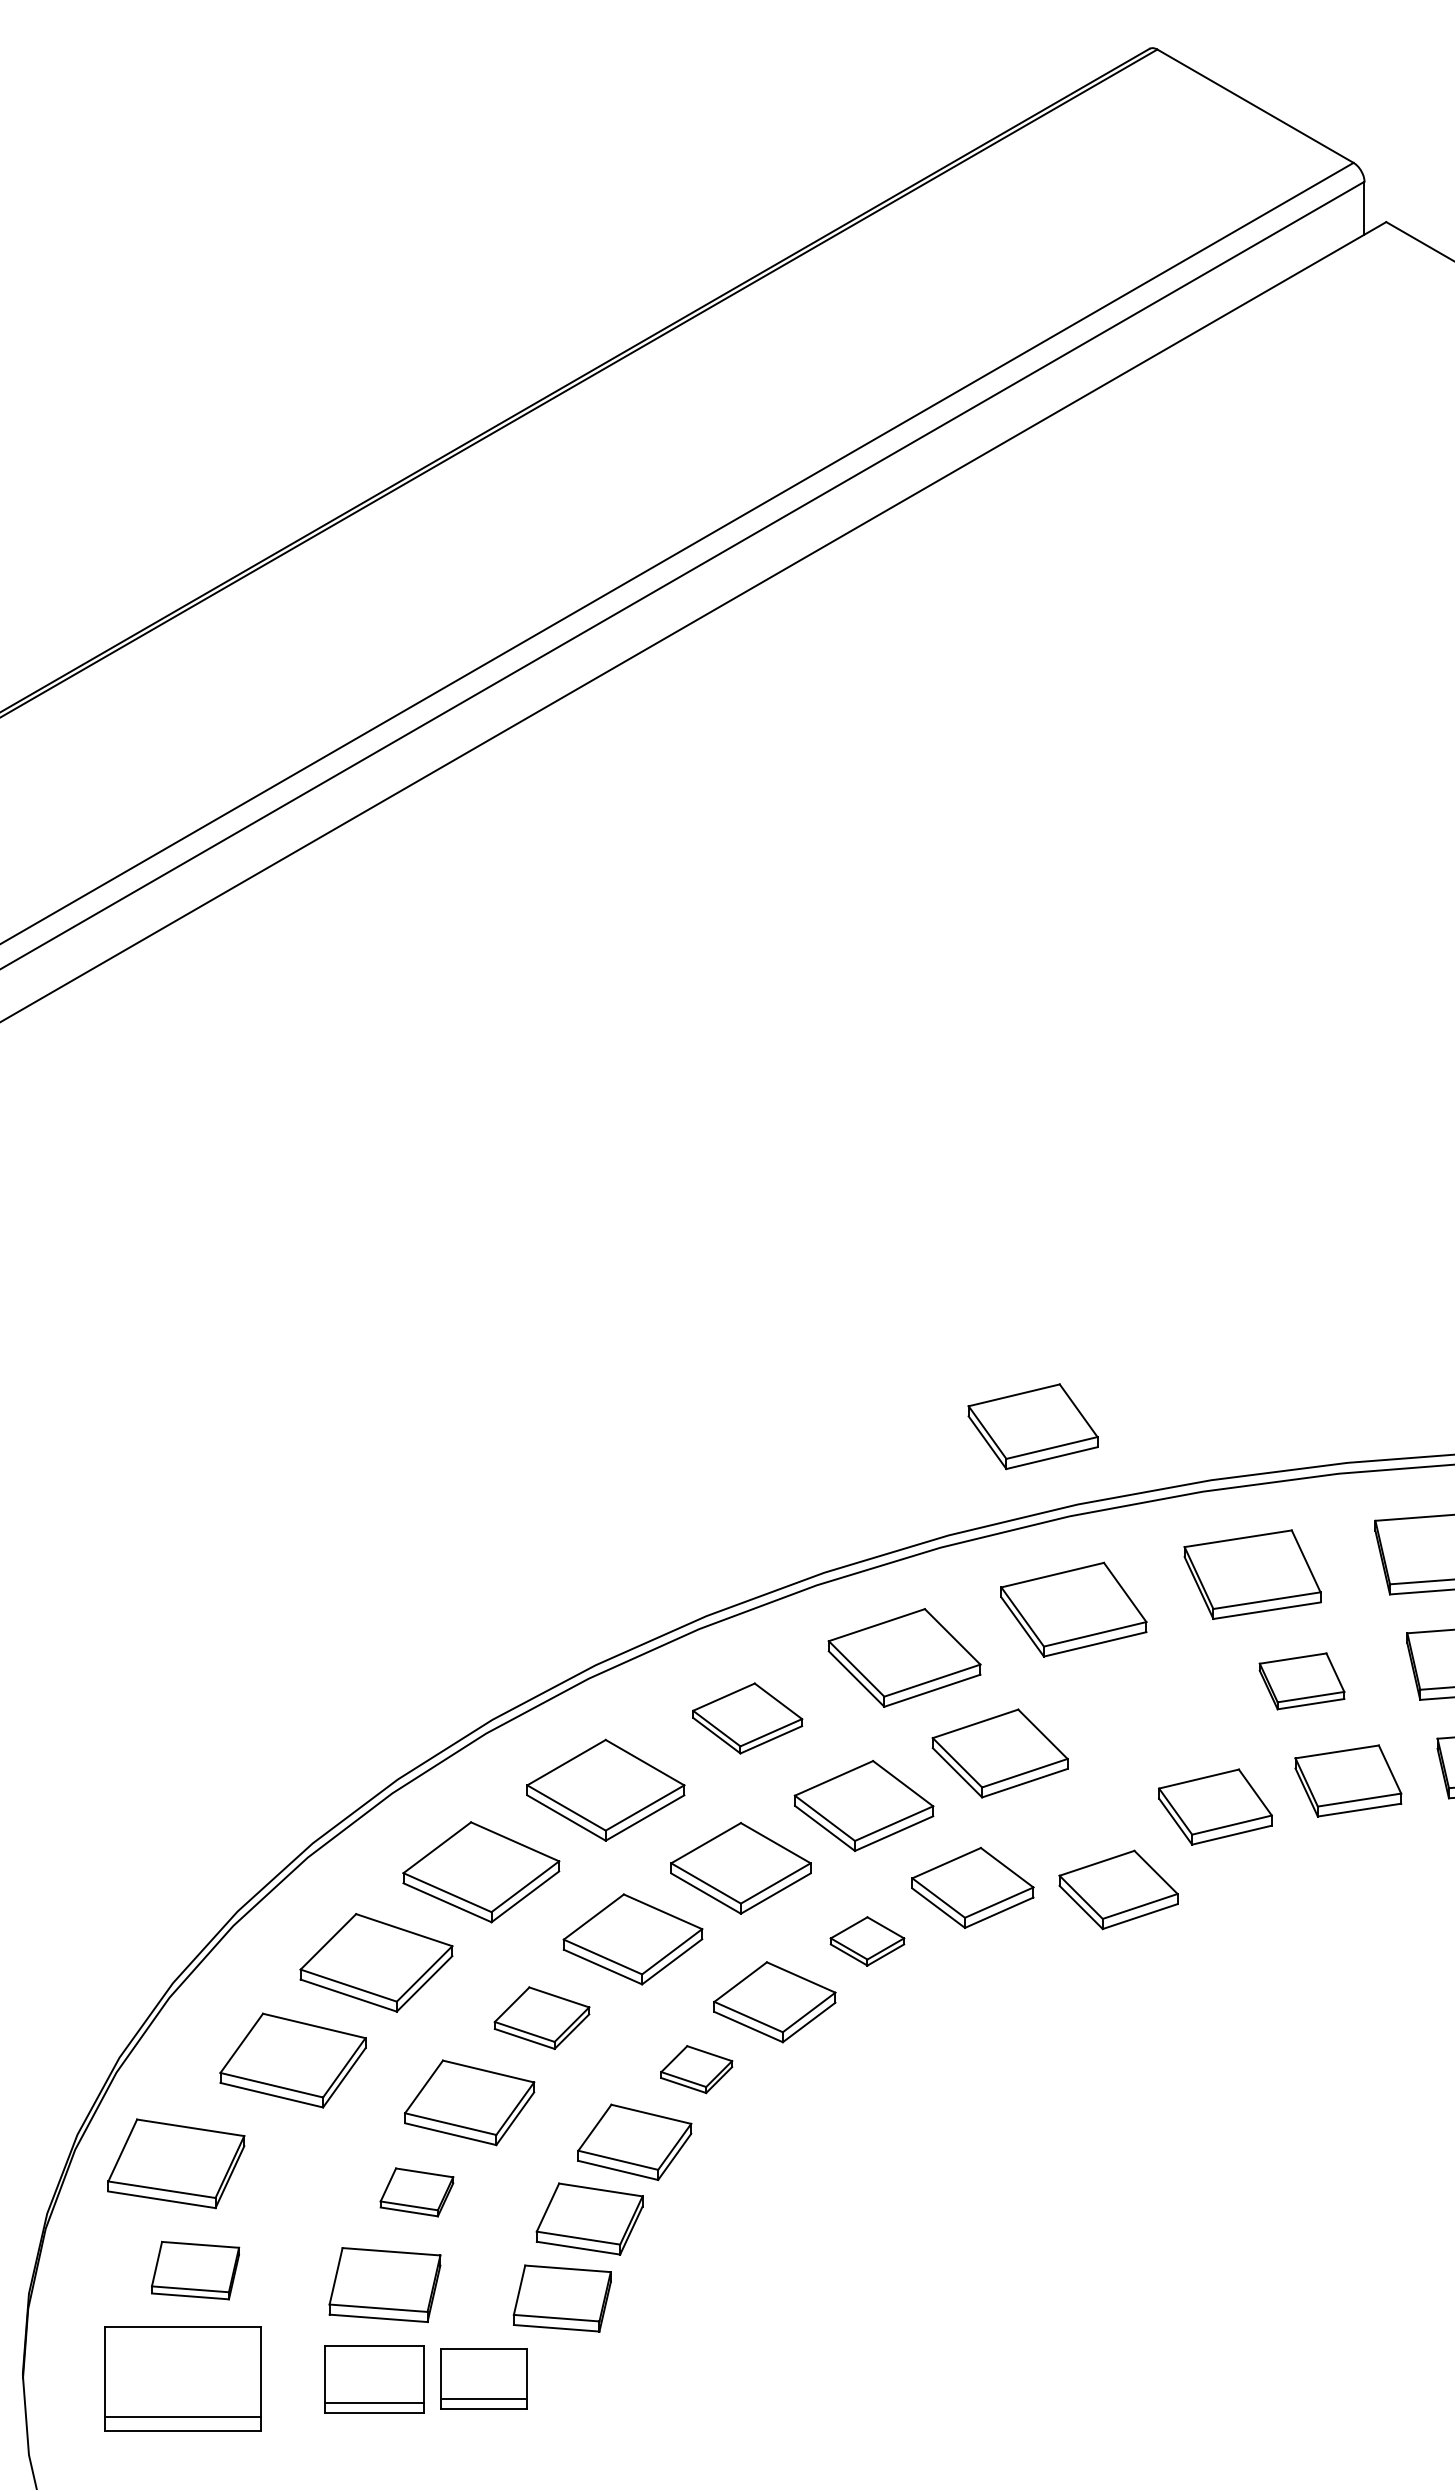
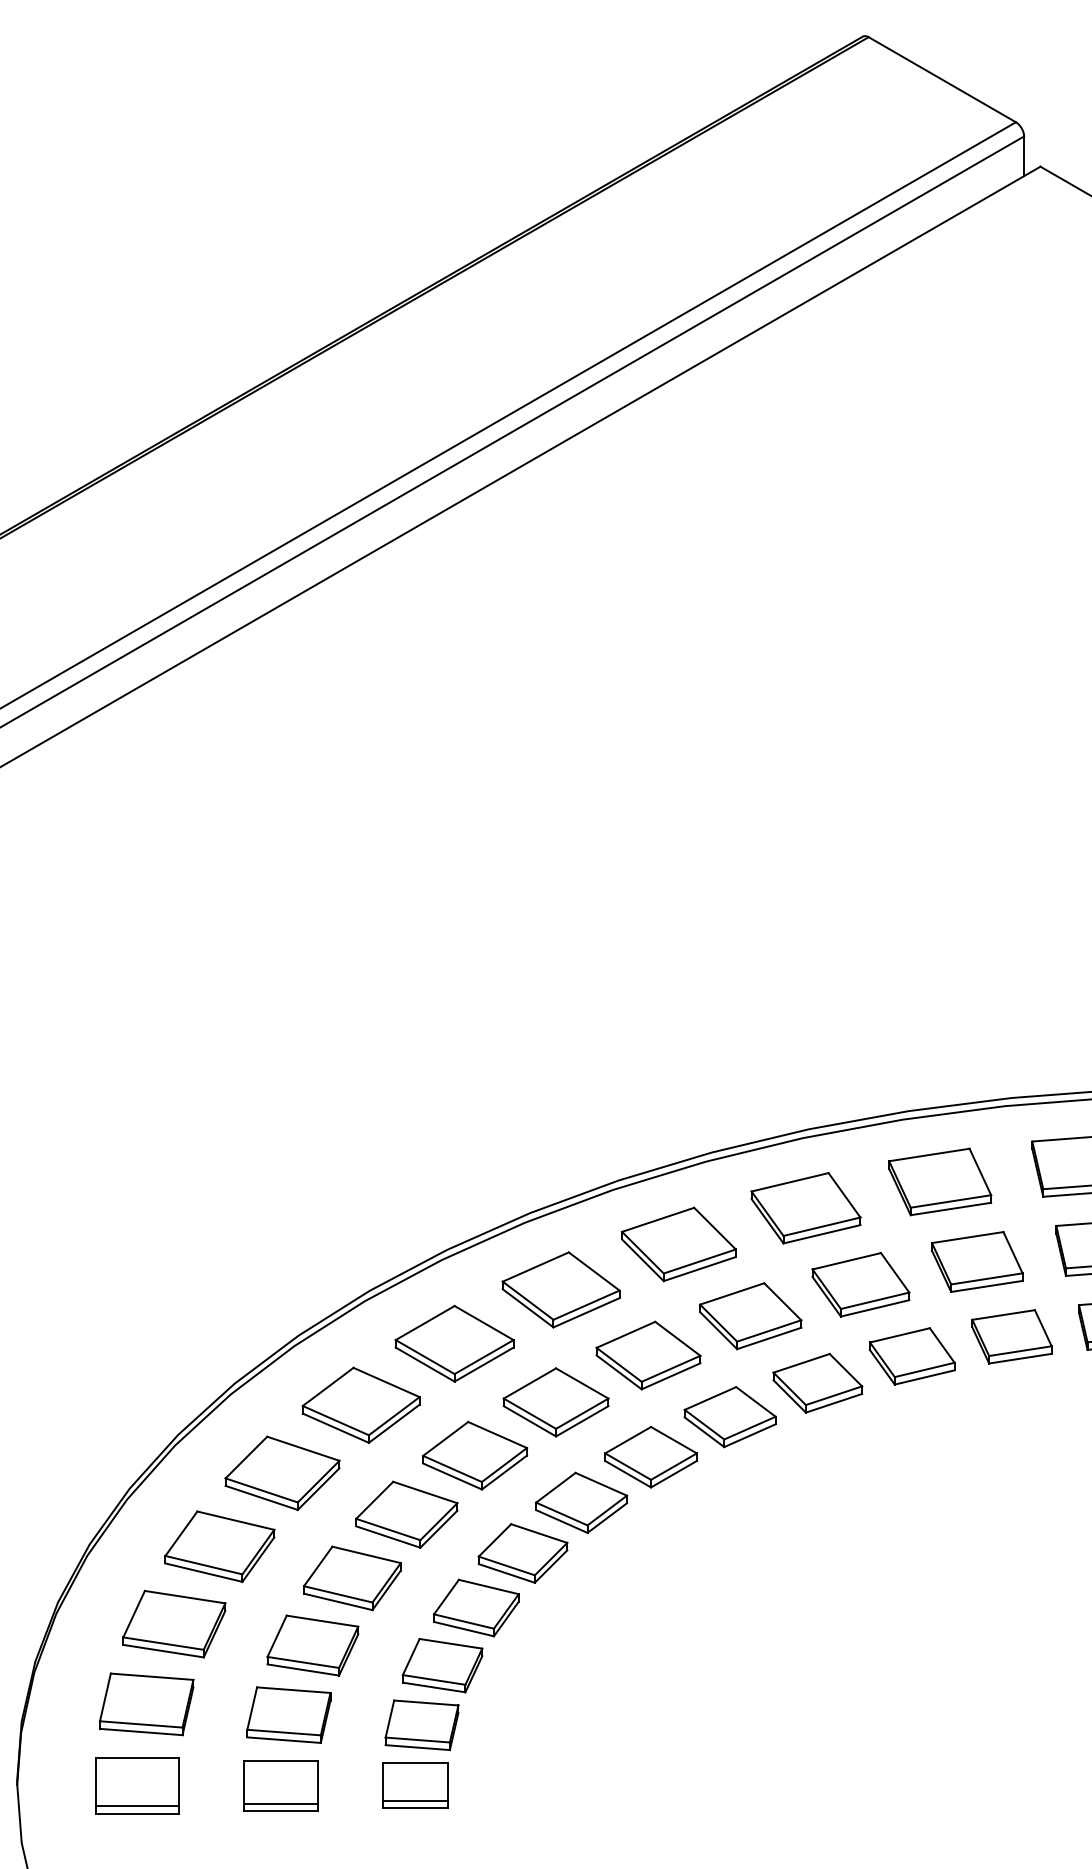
part: (1032, 1426) -> (860, 1284), moved
part: (1301, 1681) -> (976, 1262), size x1.43
part: (747, 1718) -> (561, 1289), size x1.43
part: (1118, 1889) -> (817, 1382), moved
part: (867, 1941) -> (651, 1457), size x1.67
part: (541, 2018) -> (406, 1515), size x1.43
part: (696, 2069) -> (522, 1553), size x1.67
part: (176, 2163) -> (174, 1623), moved
part: (416, 2192) -> (312, 1645), size x1.67
part: (195, 2270) -> (146, 1704), size x1.43
part: (483, 2378) -> (414, 1785), moved
part: (183, 2379) -> (137, 1786), size x0.71

